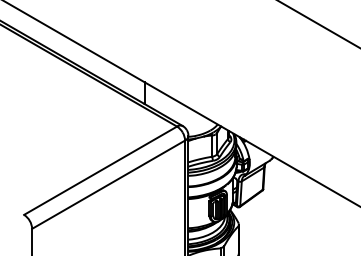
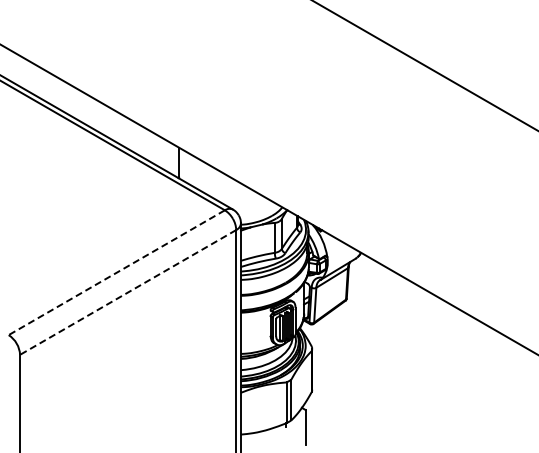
line: (100, 170) -> (116, 272), solid -> dashed
line: (108, 184) -> (128, 292), solid -> dashed

